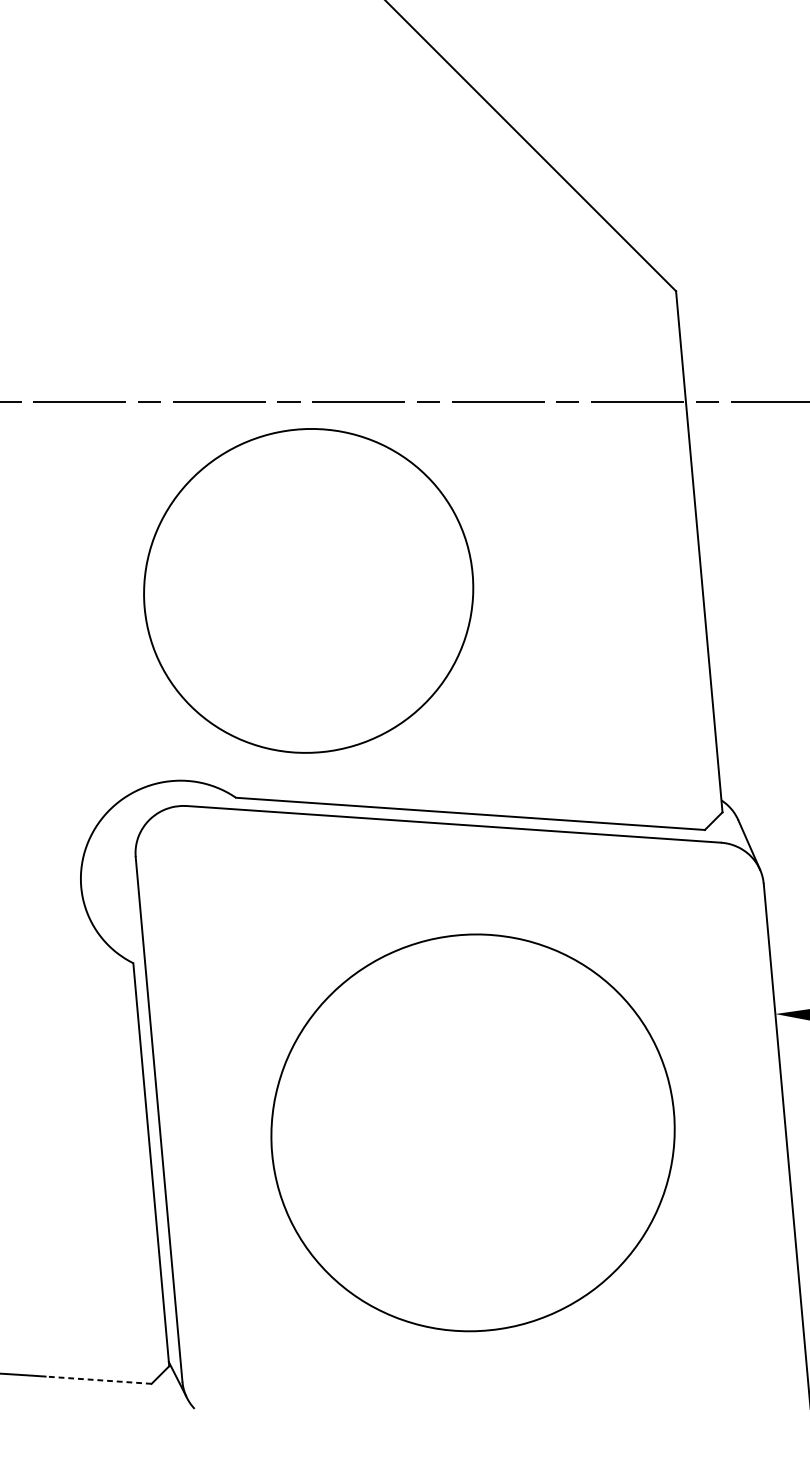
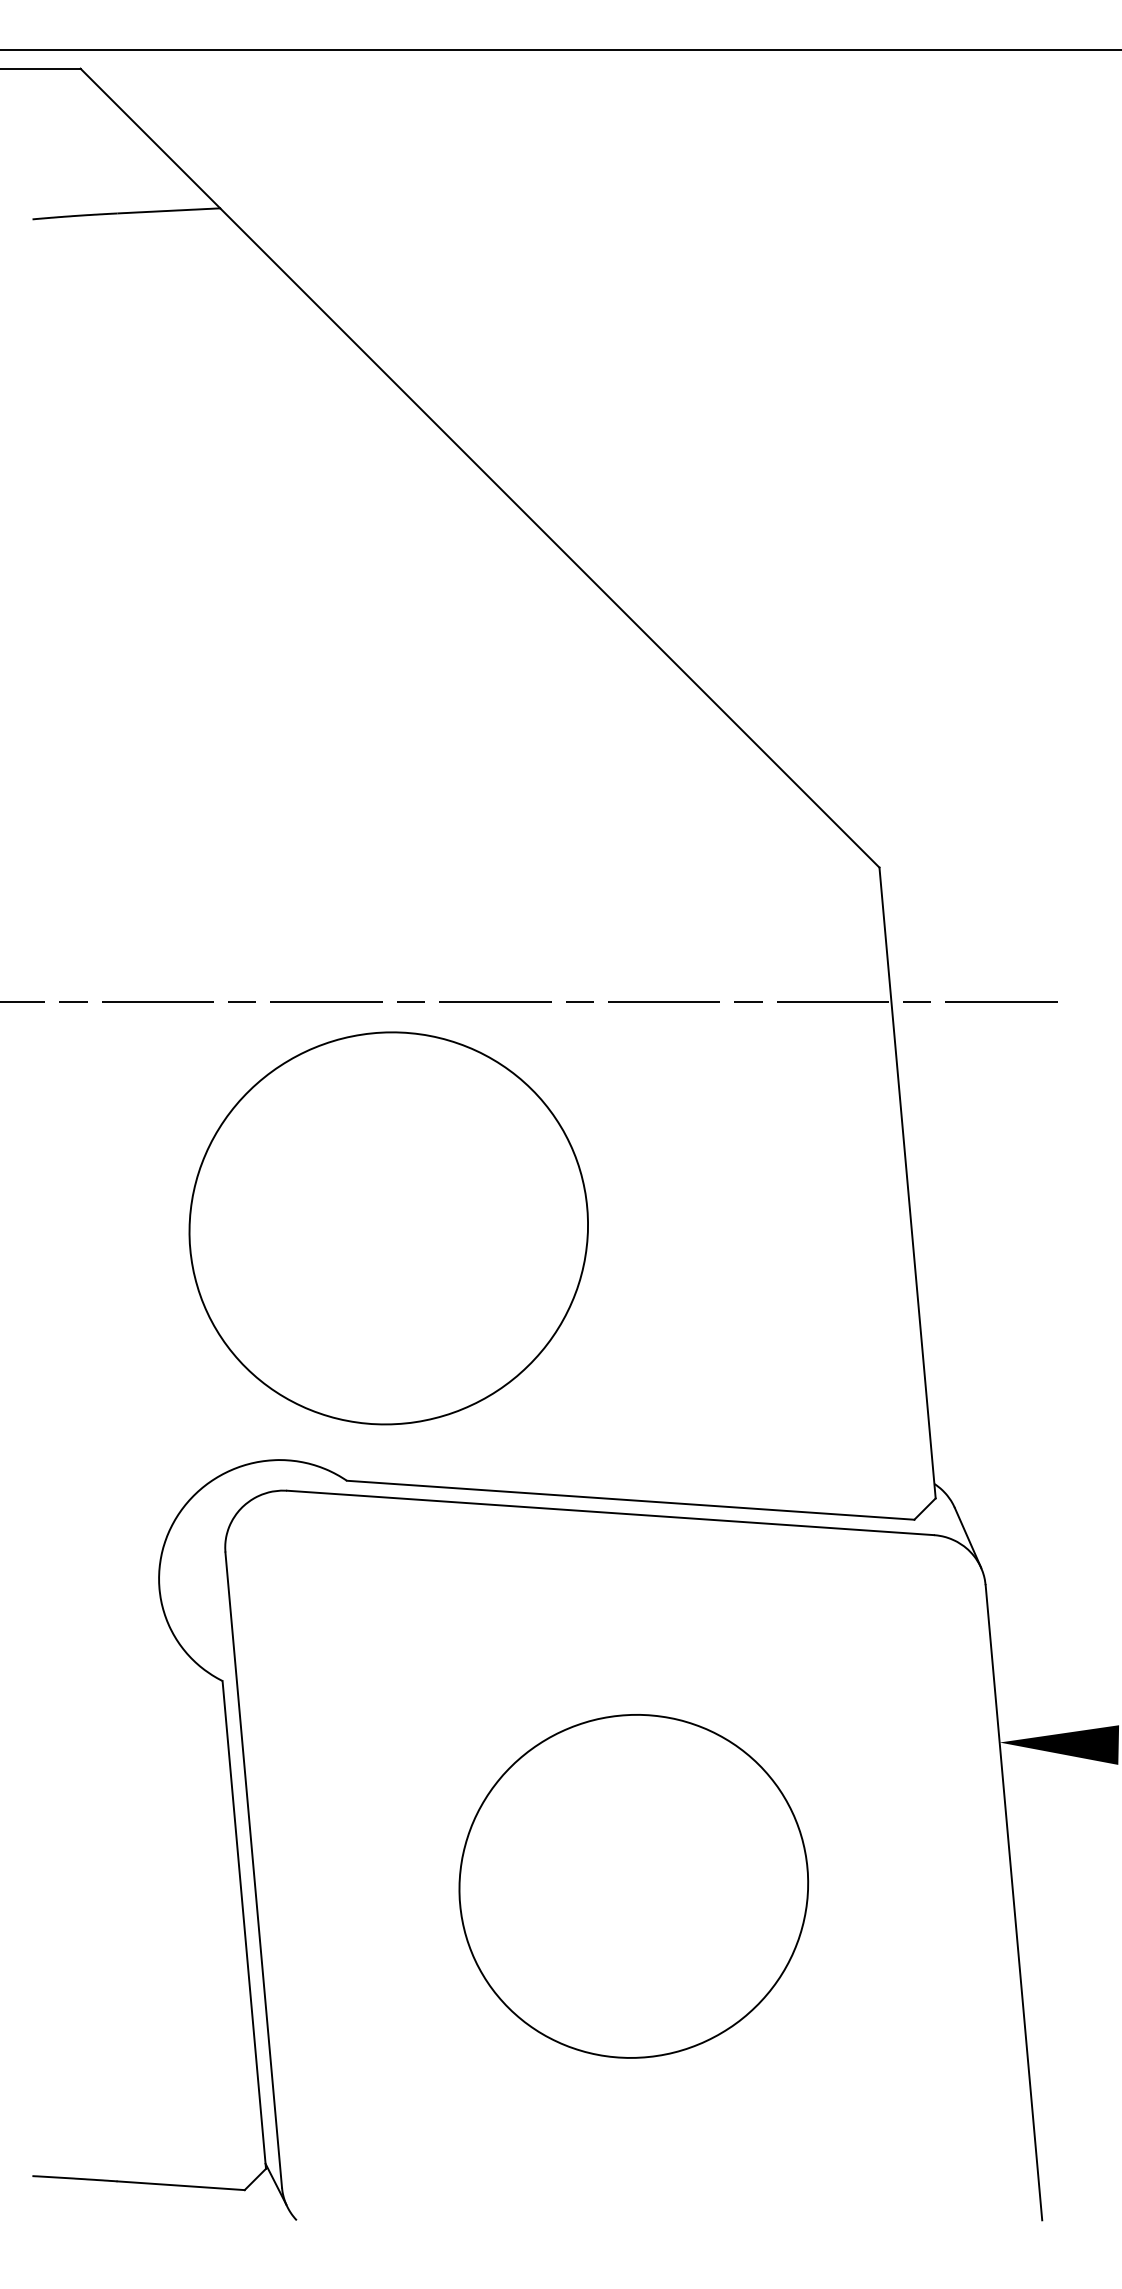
part: (308, 591) -> (388, 1228), moved
part: (472, 1133) -> (633, 1886), size x0.71
line: (99, 1380) -> (181, 2185), dashed -> solid

